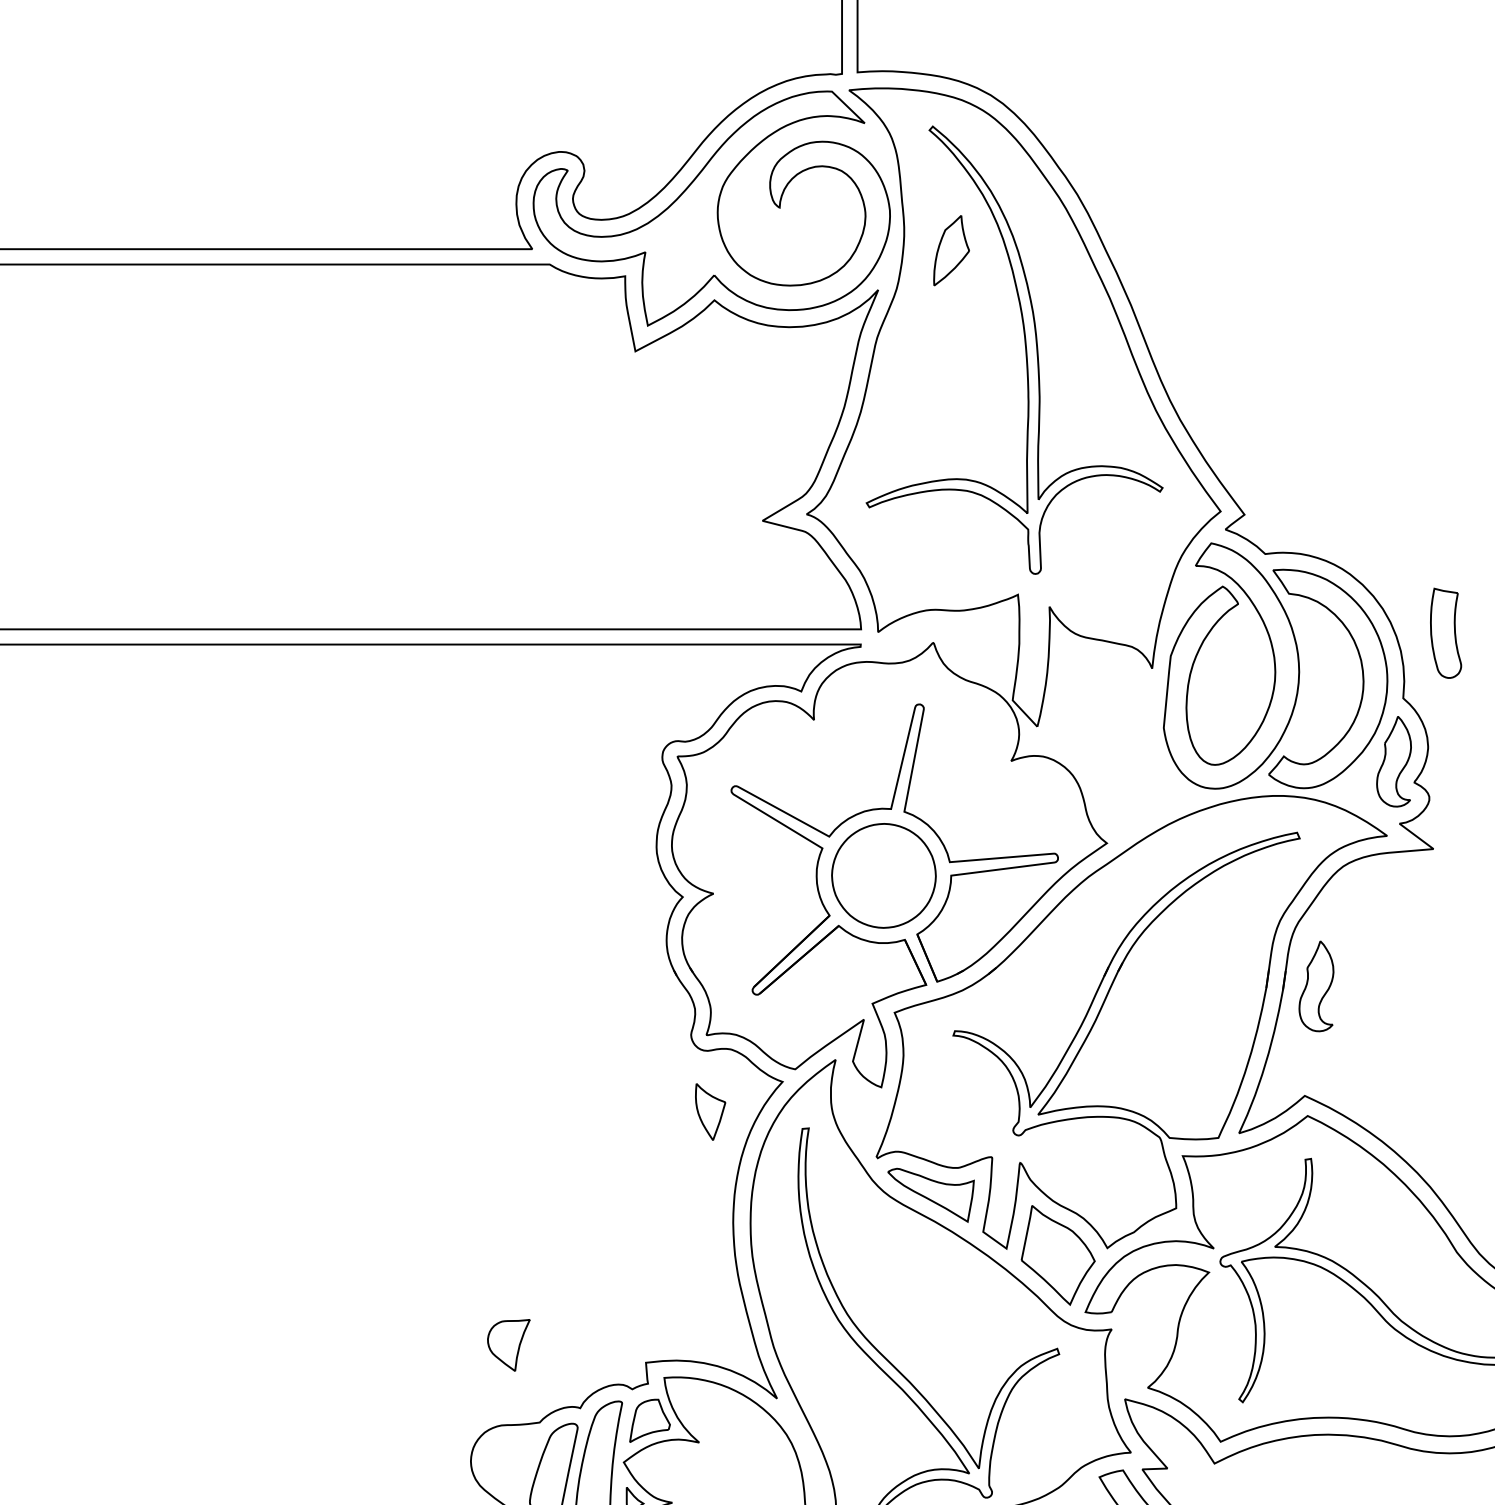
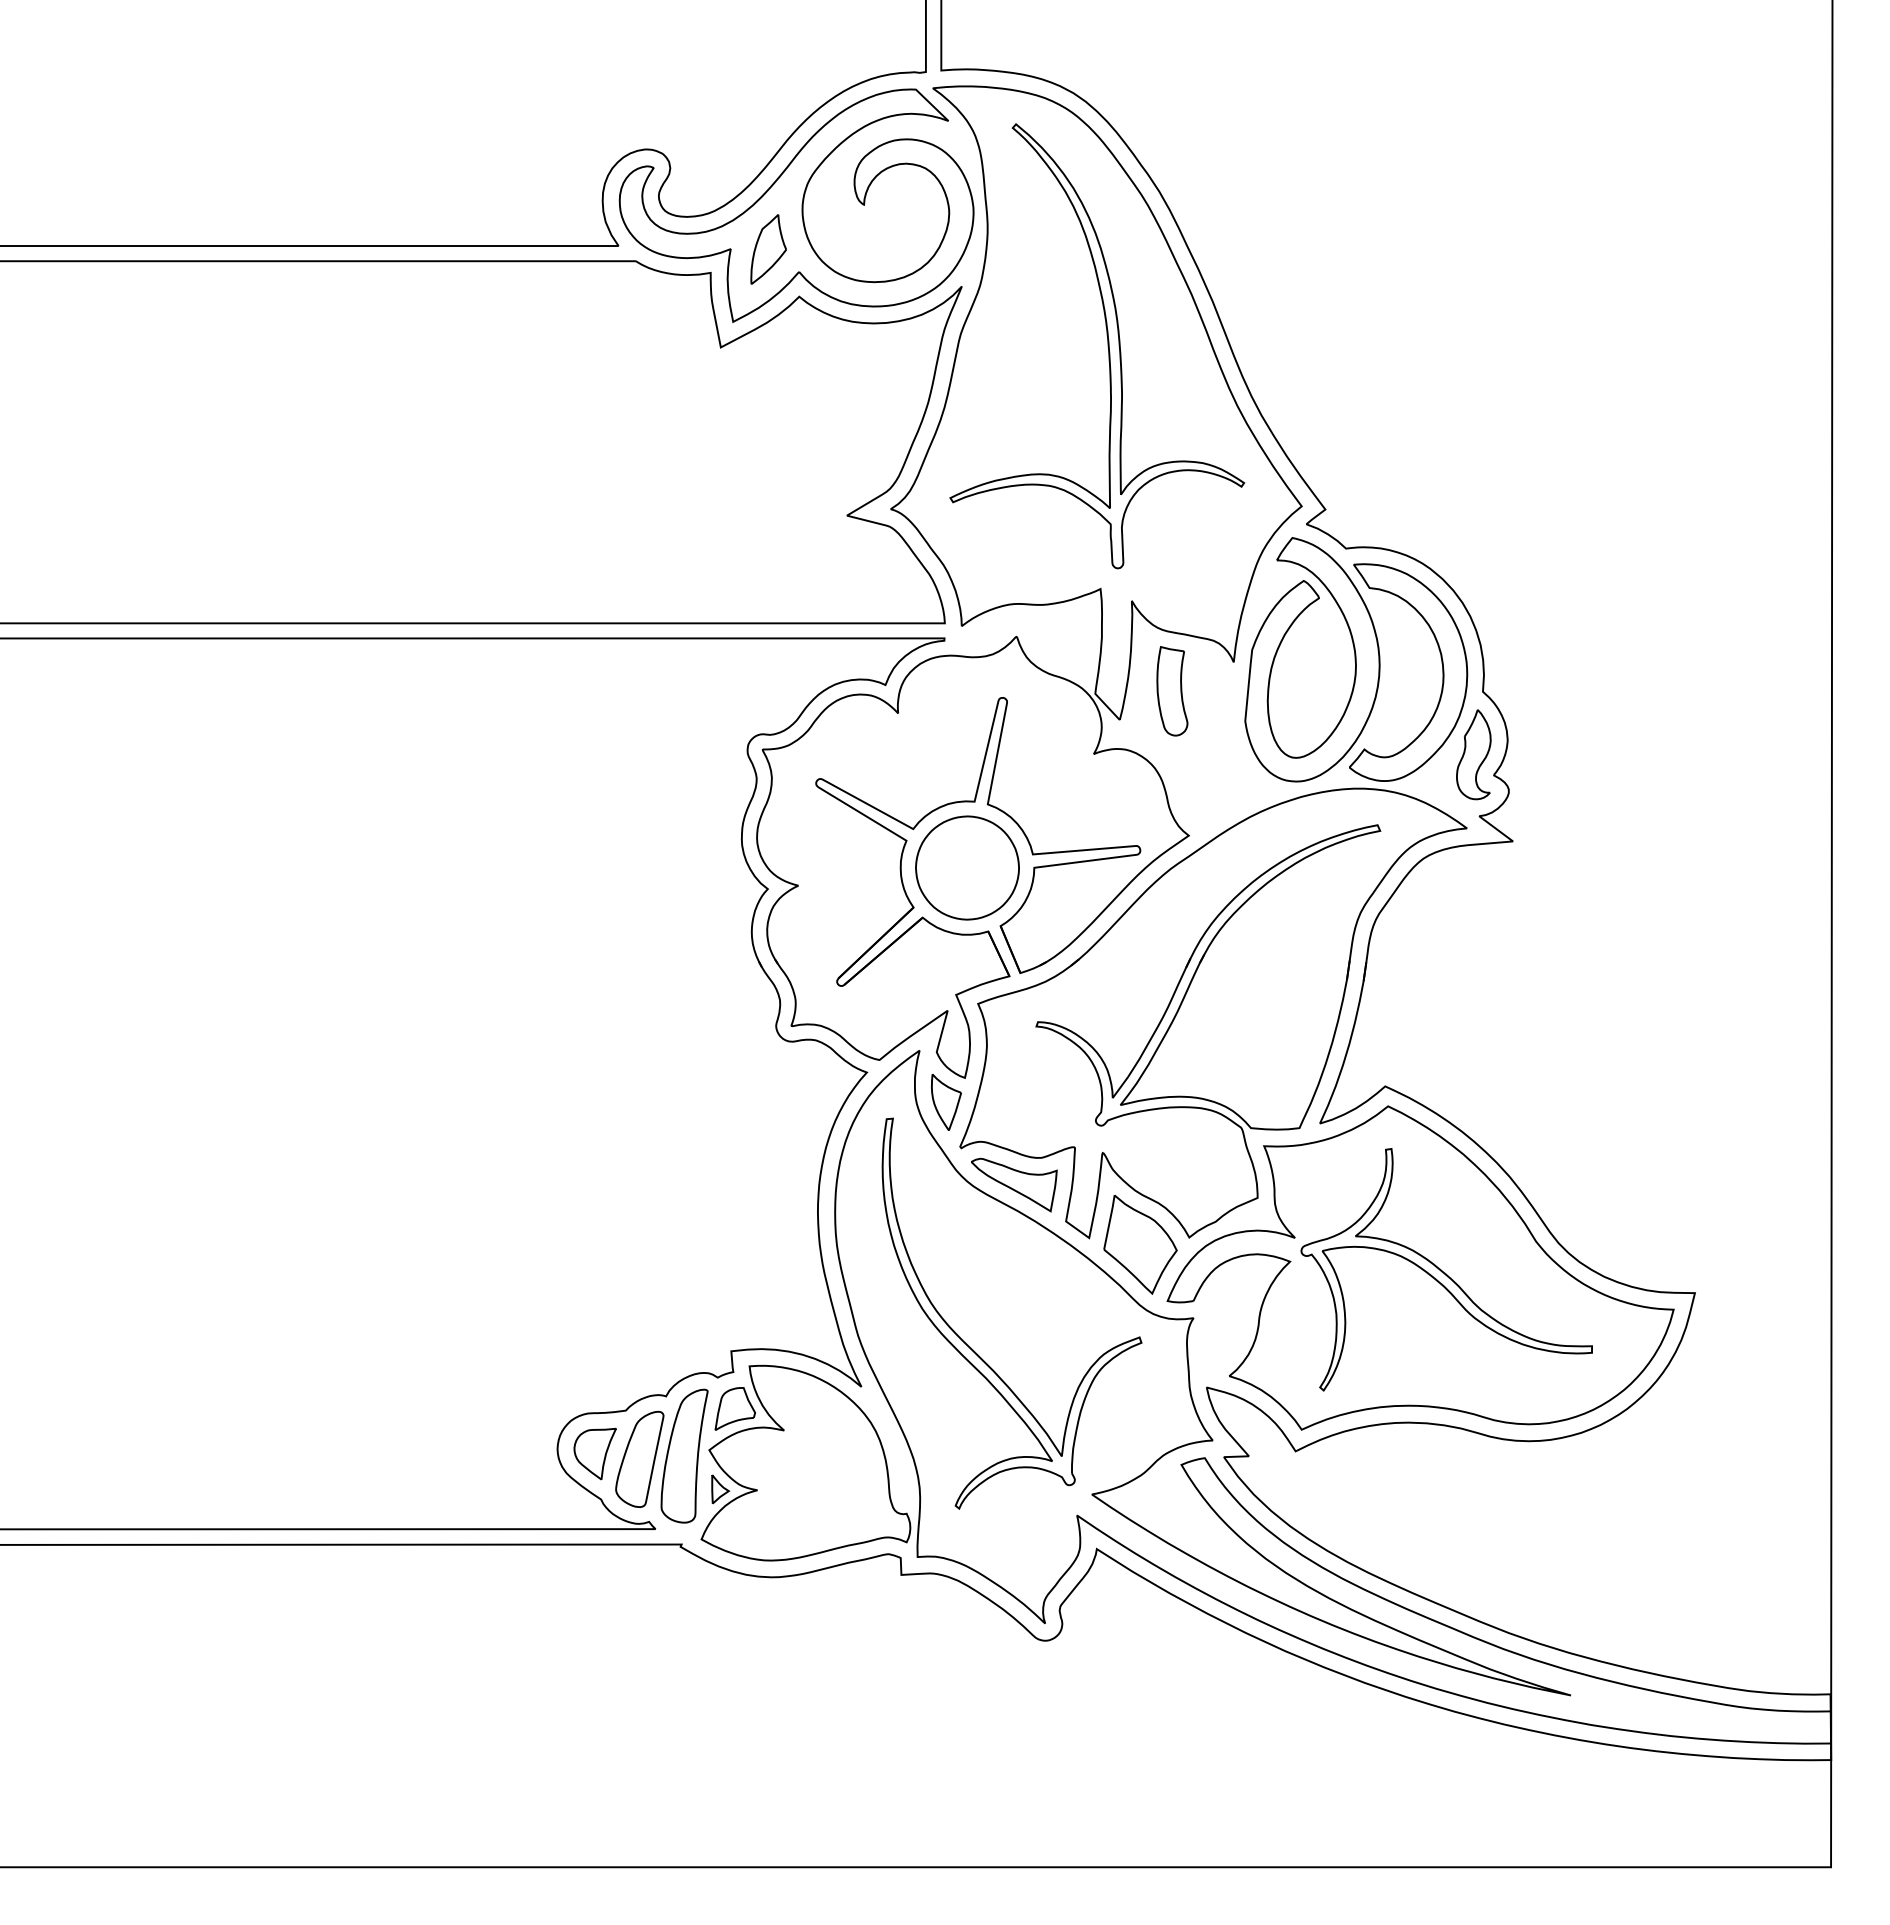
part: (951, 250) -> (768, 249), moved
part: (1446, 633) -> (1172, 691), moved
part: (1316, 986) -> (1396, 977), removed
part: (710, 1112) -> (946, 1102), moved
part: (508, 1344) -> (594, 1453), moved

